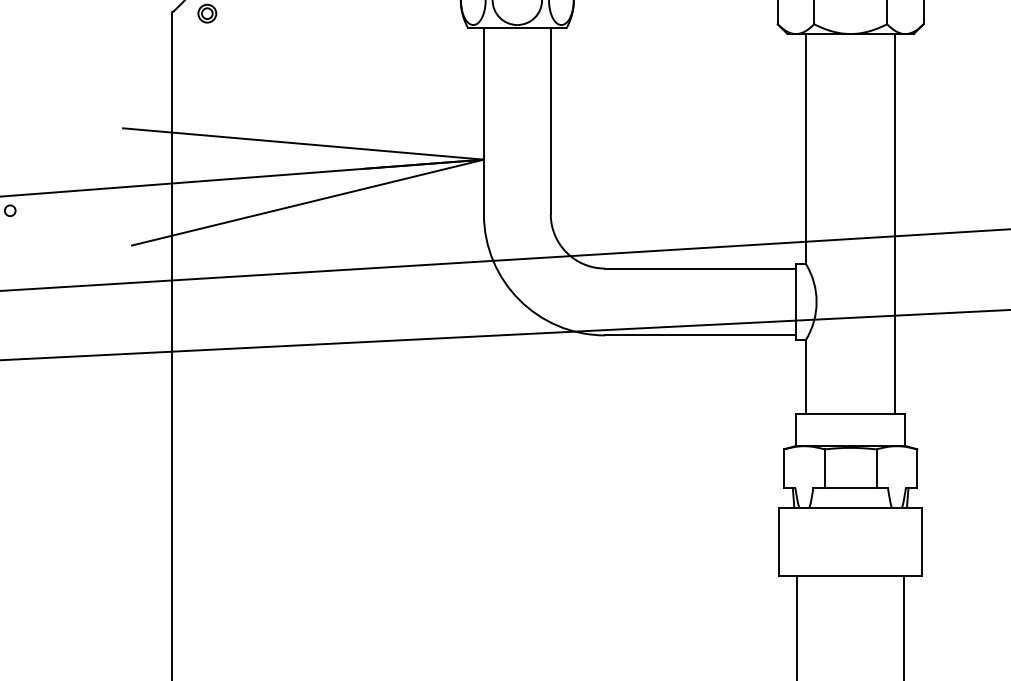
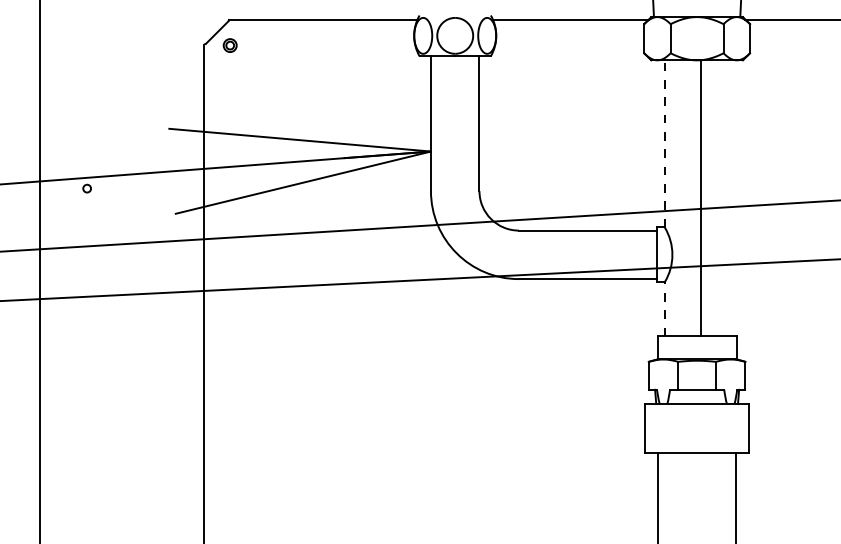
line: (805, 148) -> (664, 143), solid -> dashed
line: (895, 224) -> (701, 198), moved
line: (805, 375) -> (664, 308), solid -> dashed

